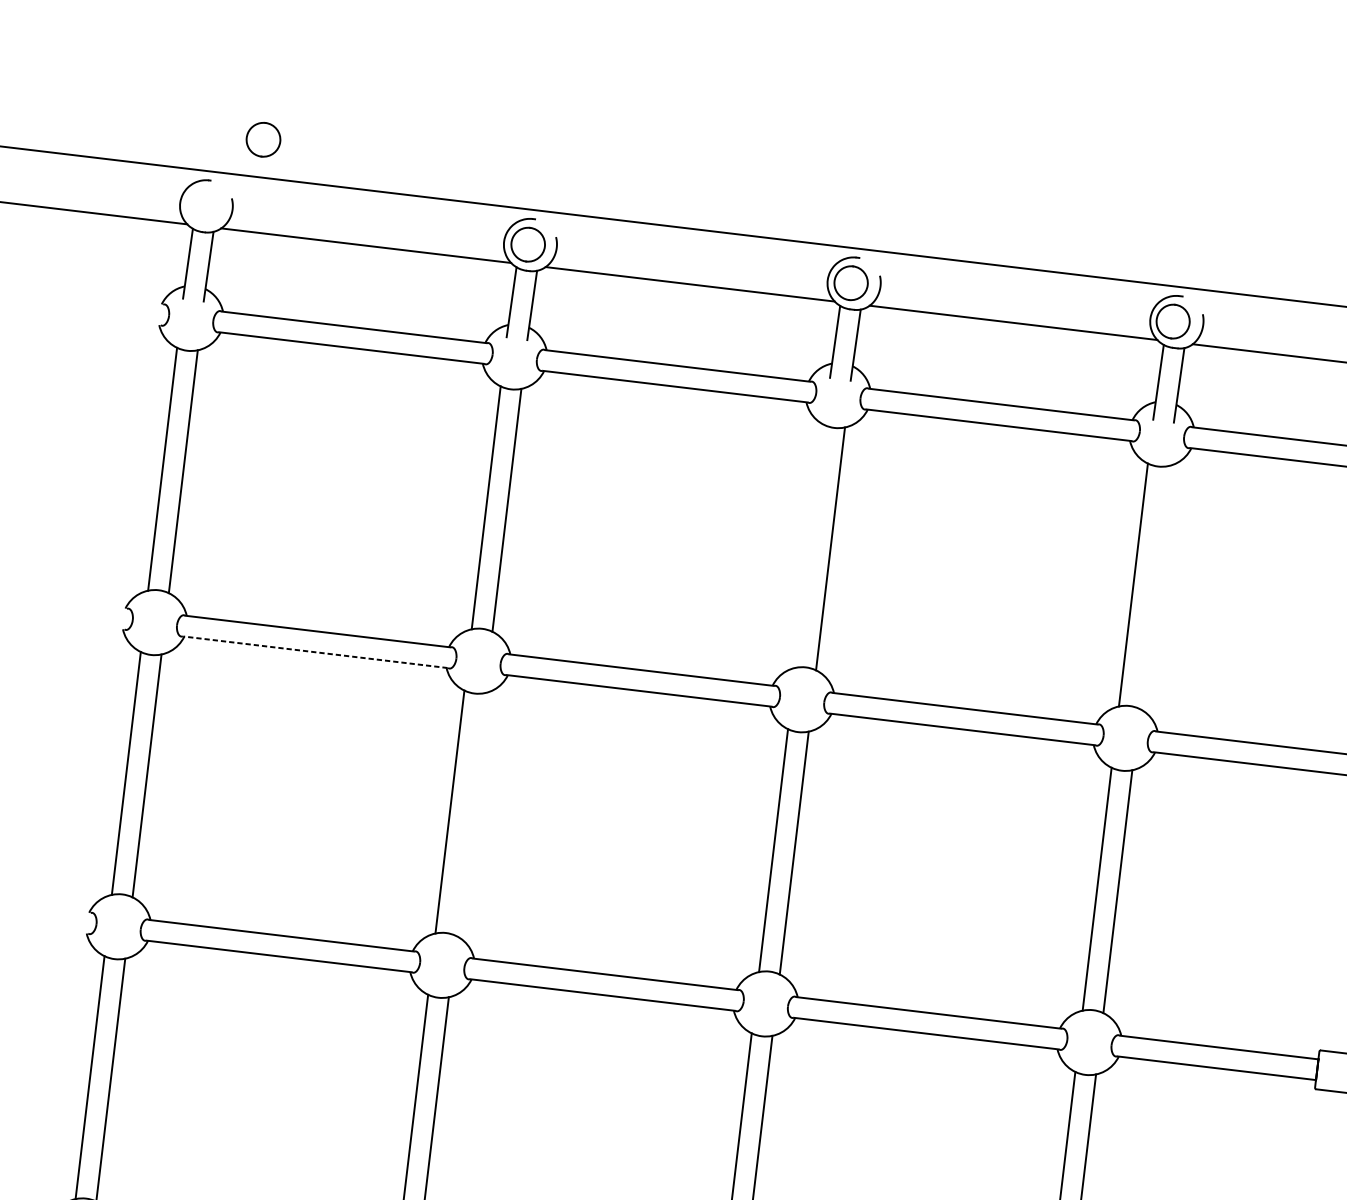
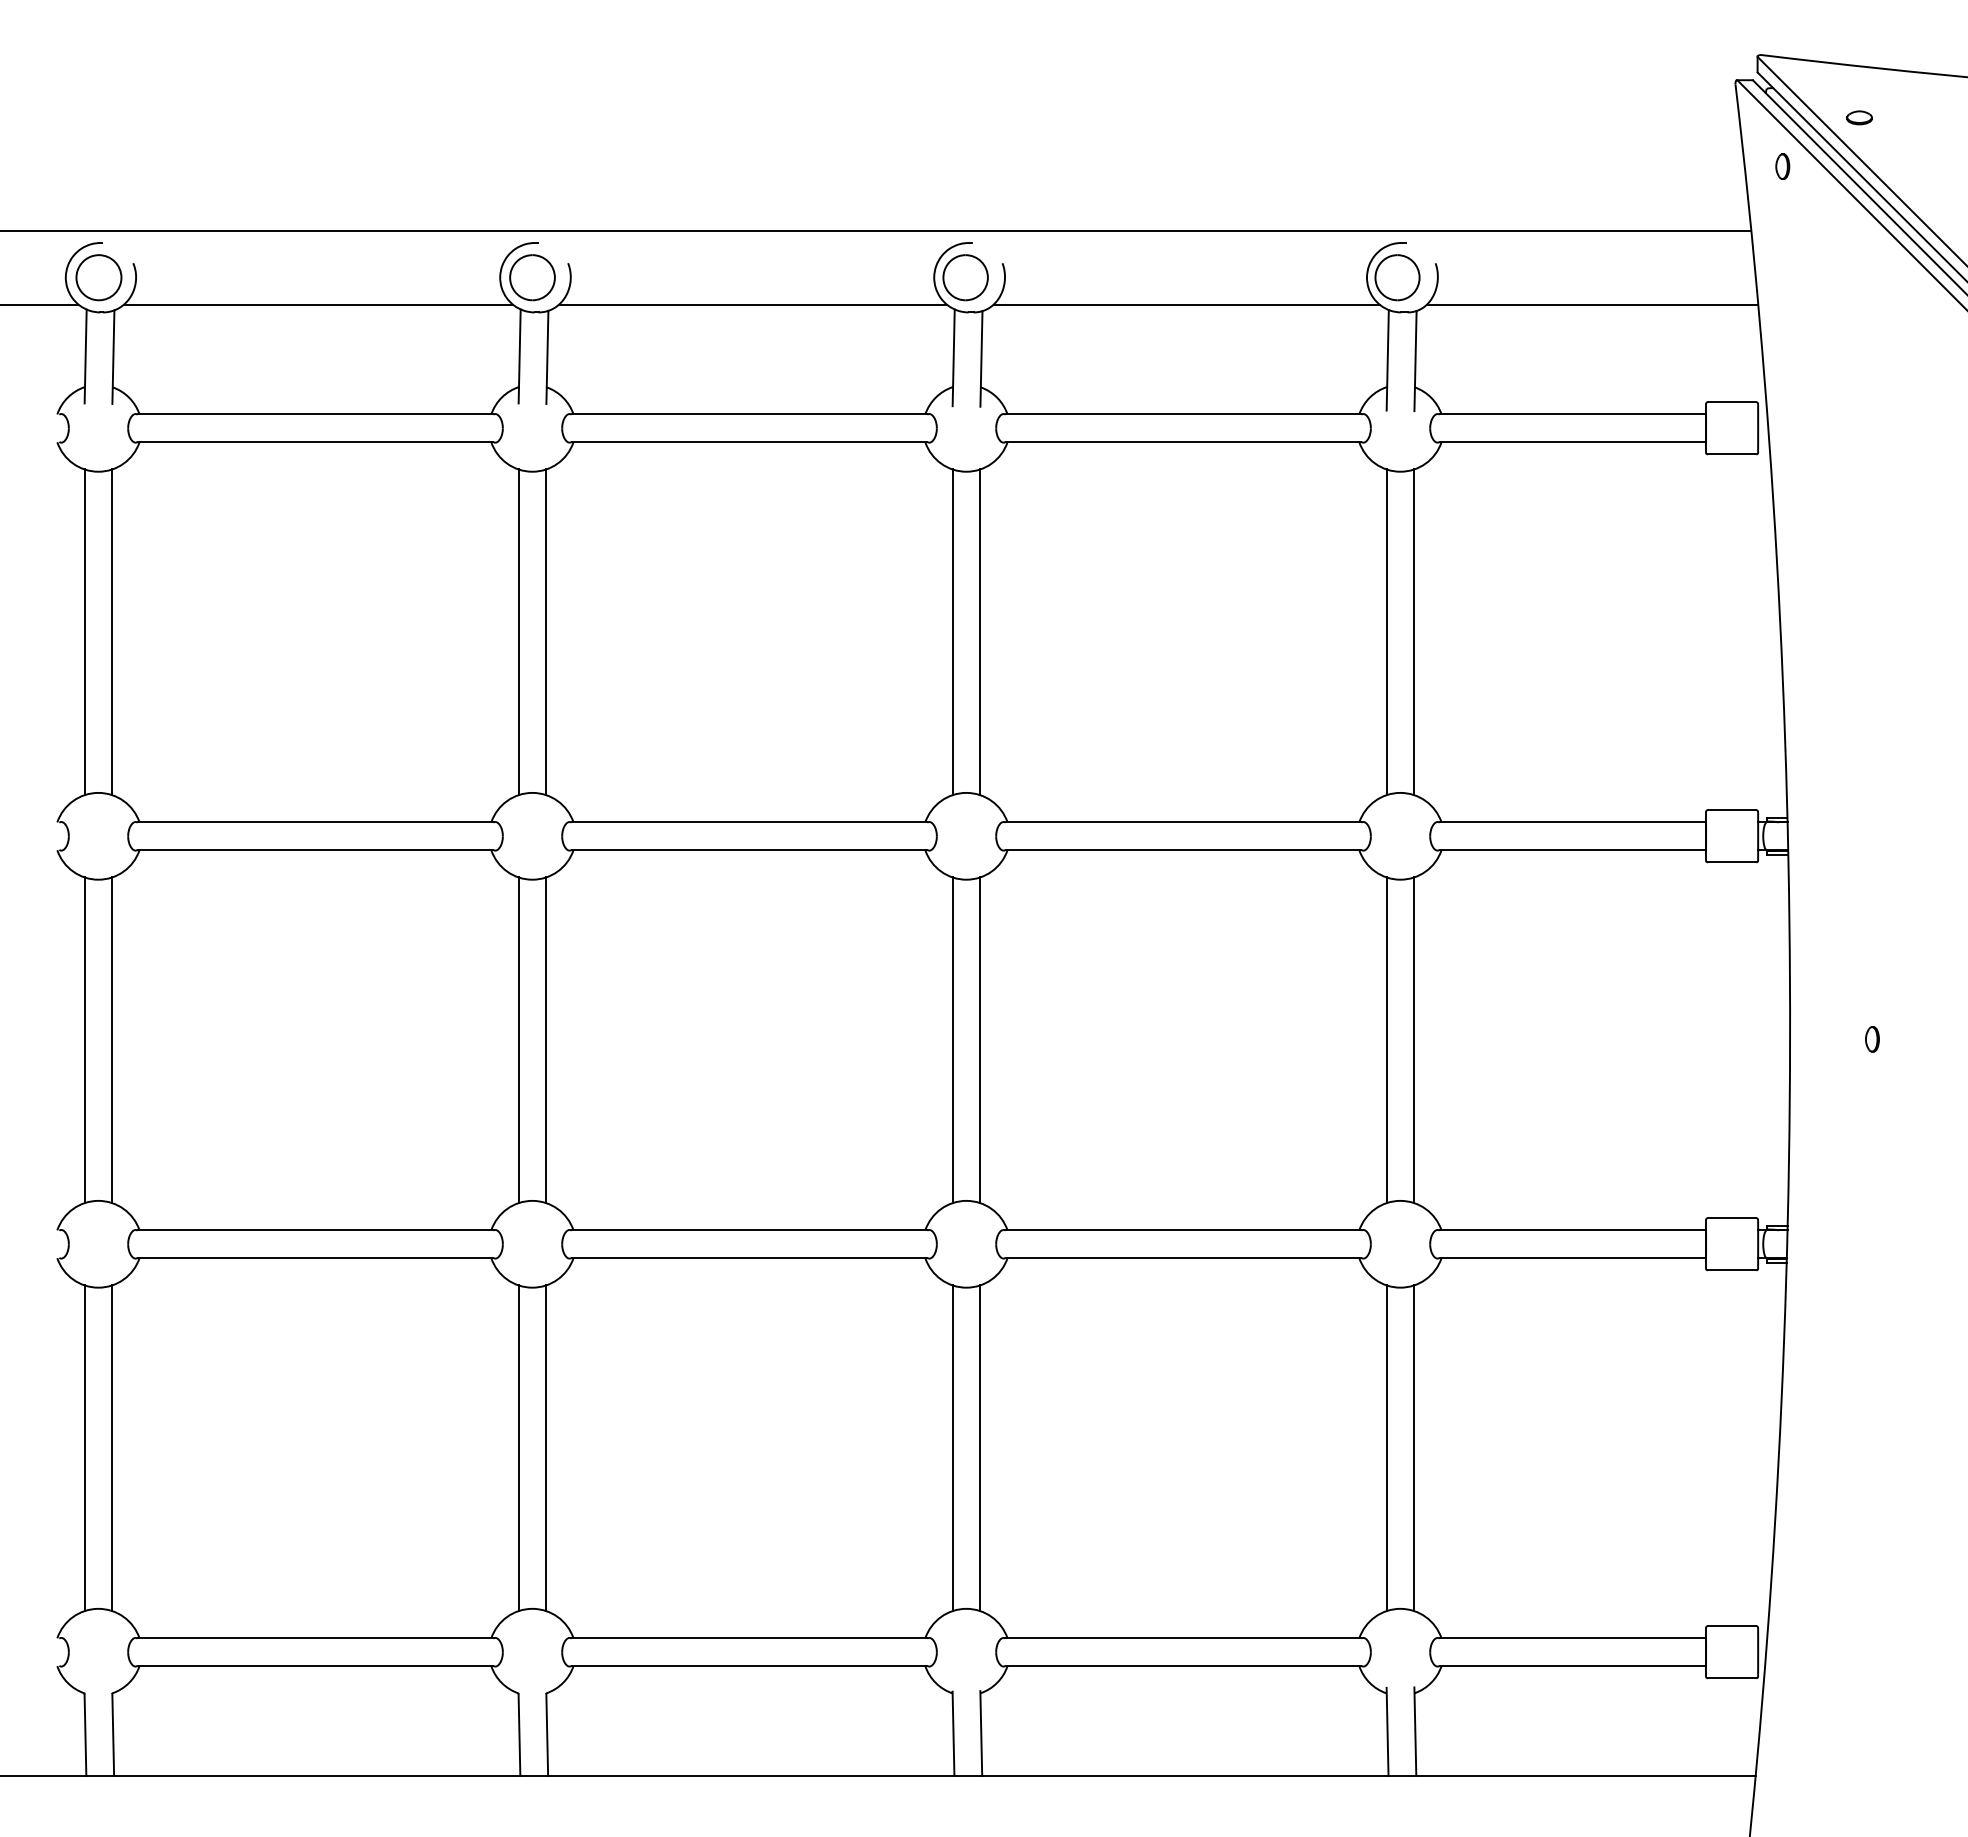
part: (263, 139) -> (98, 277), moved
line: (809, 546) -> (952, 632), added
line: (1154, 587) -> (1414, 632), added
line: (314, 652) -> (314, 850), dashed -> solid
line: (470, 814) -> (546, 1040), added

